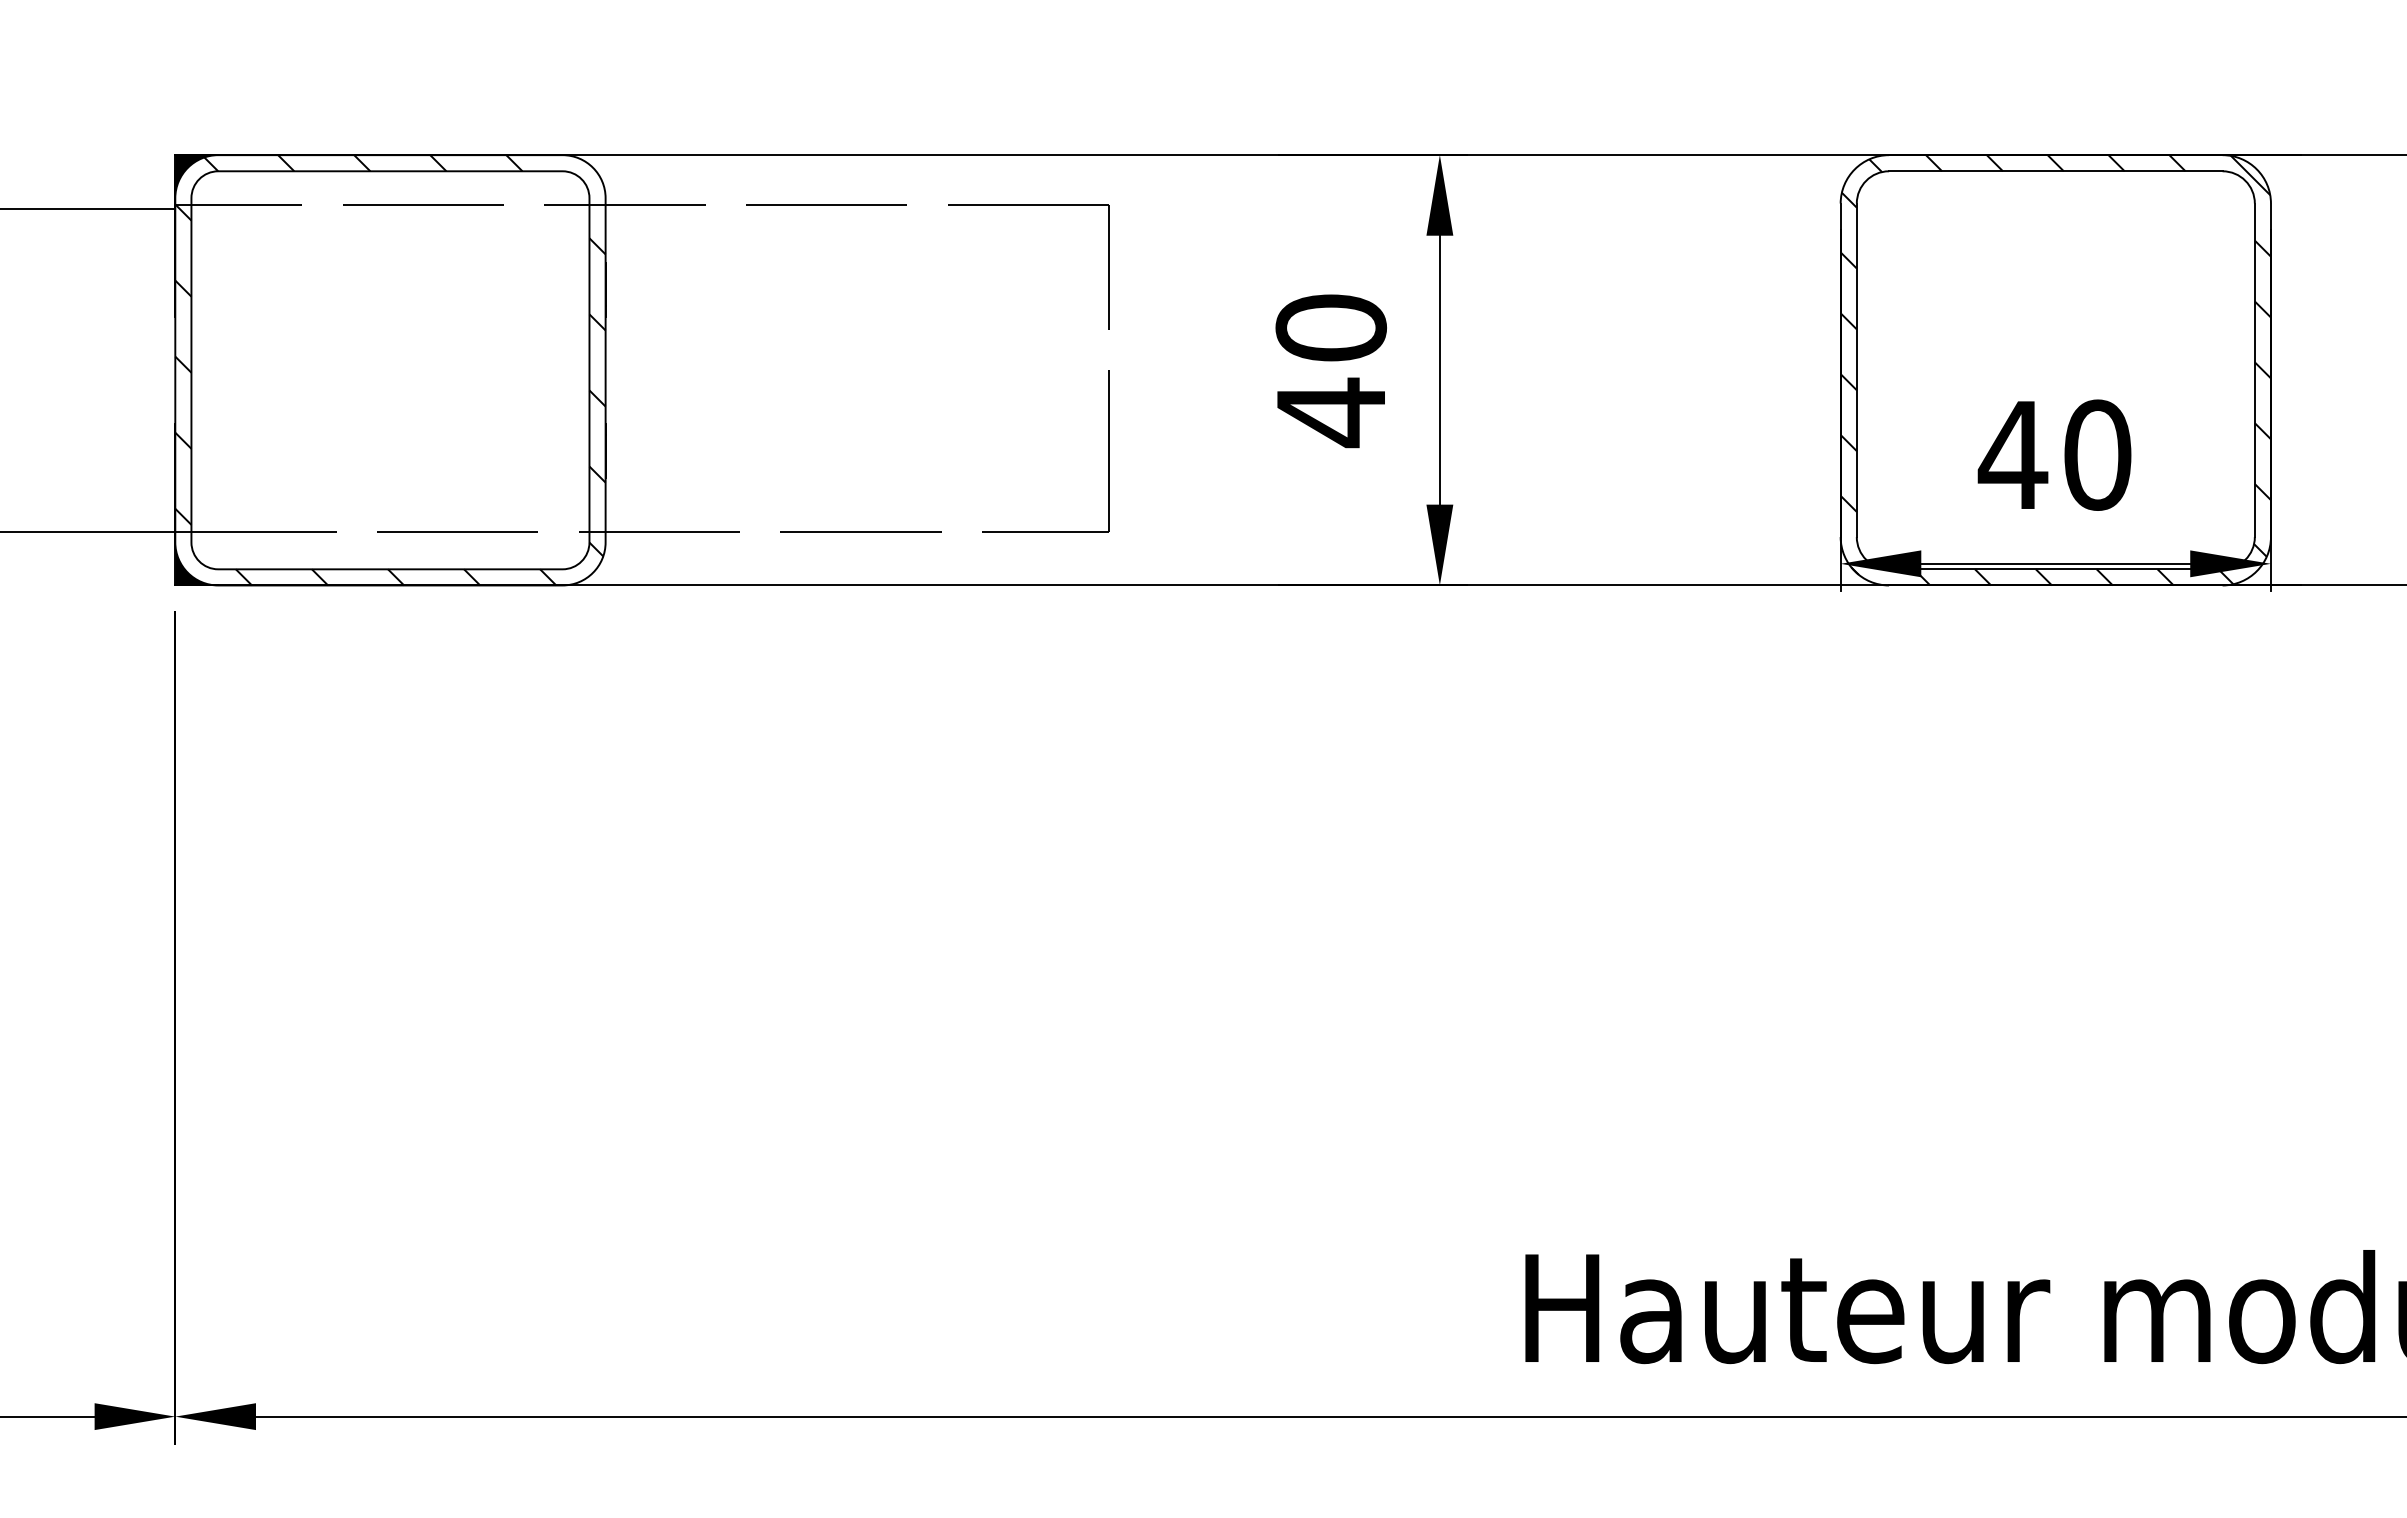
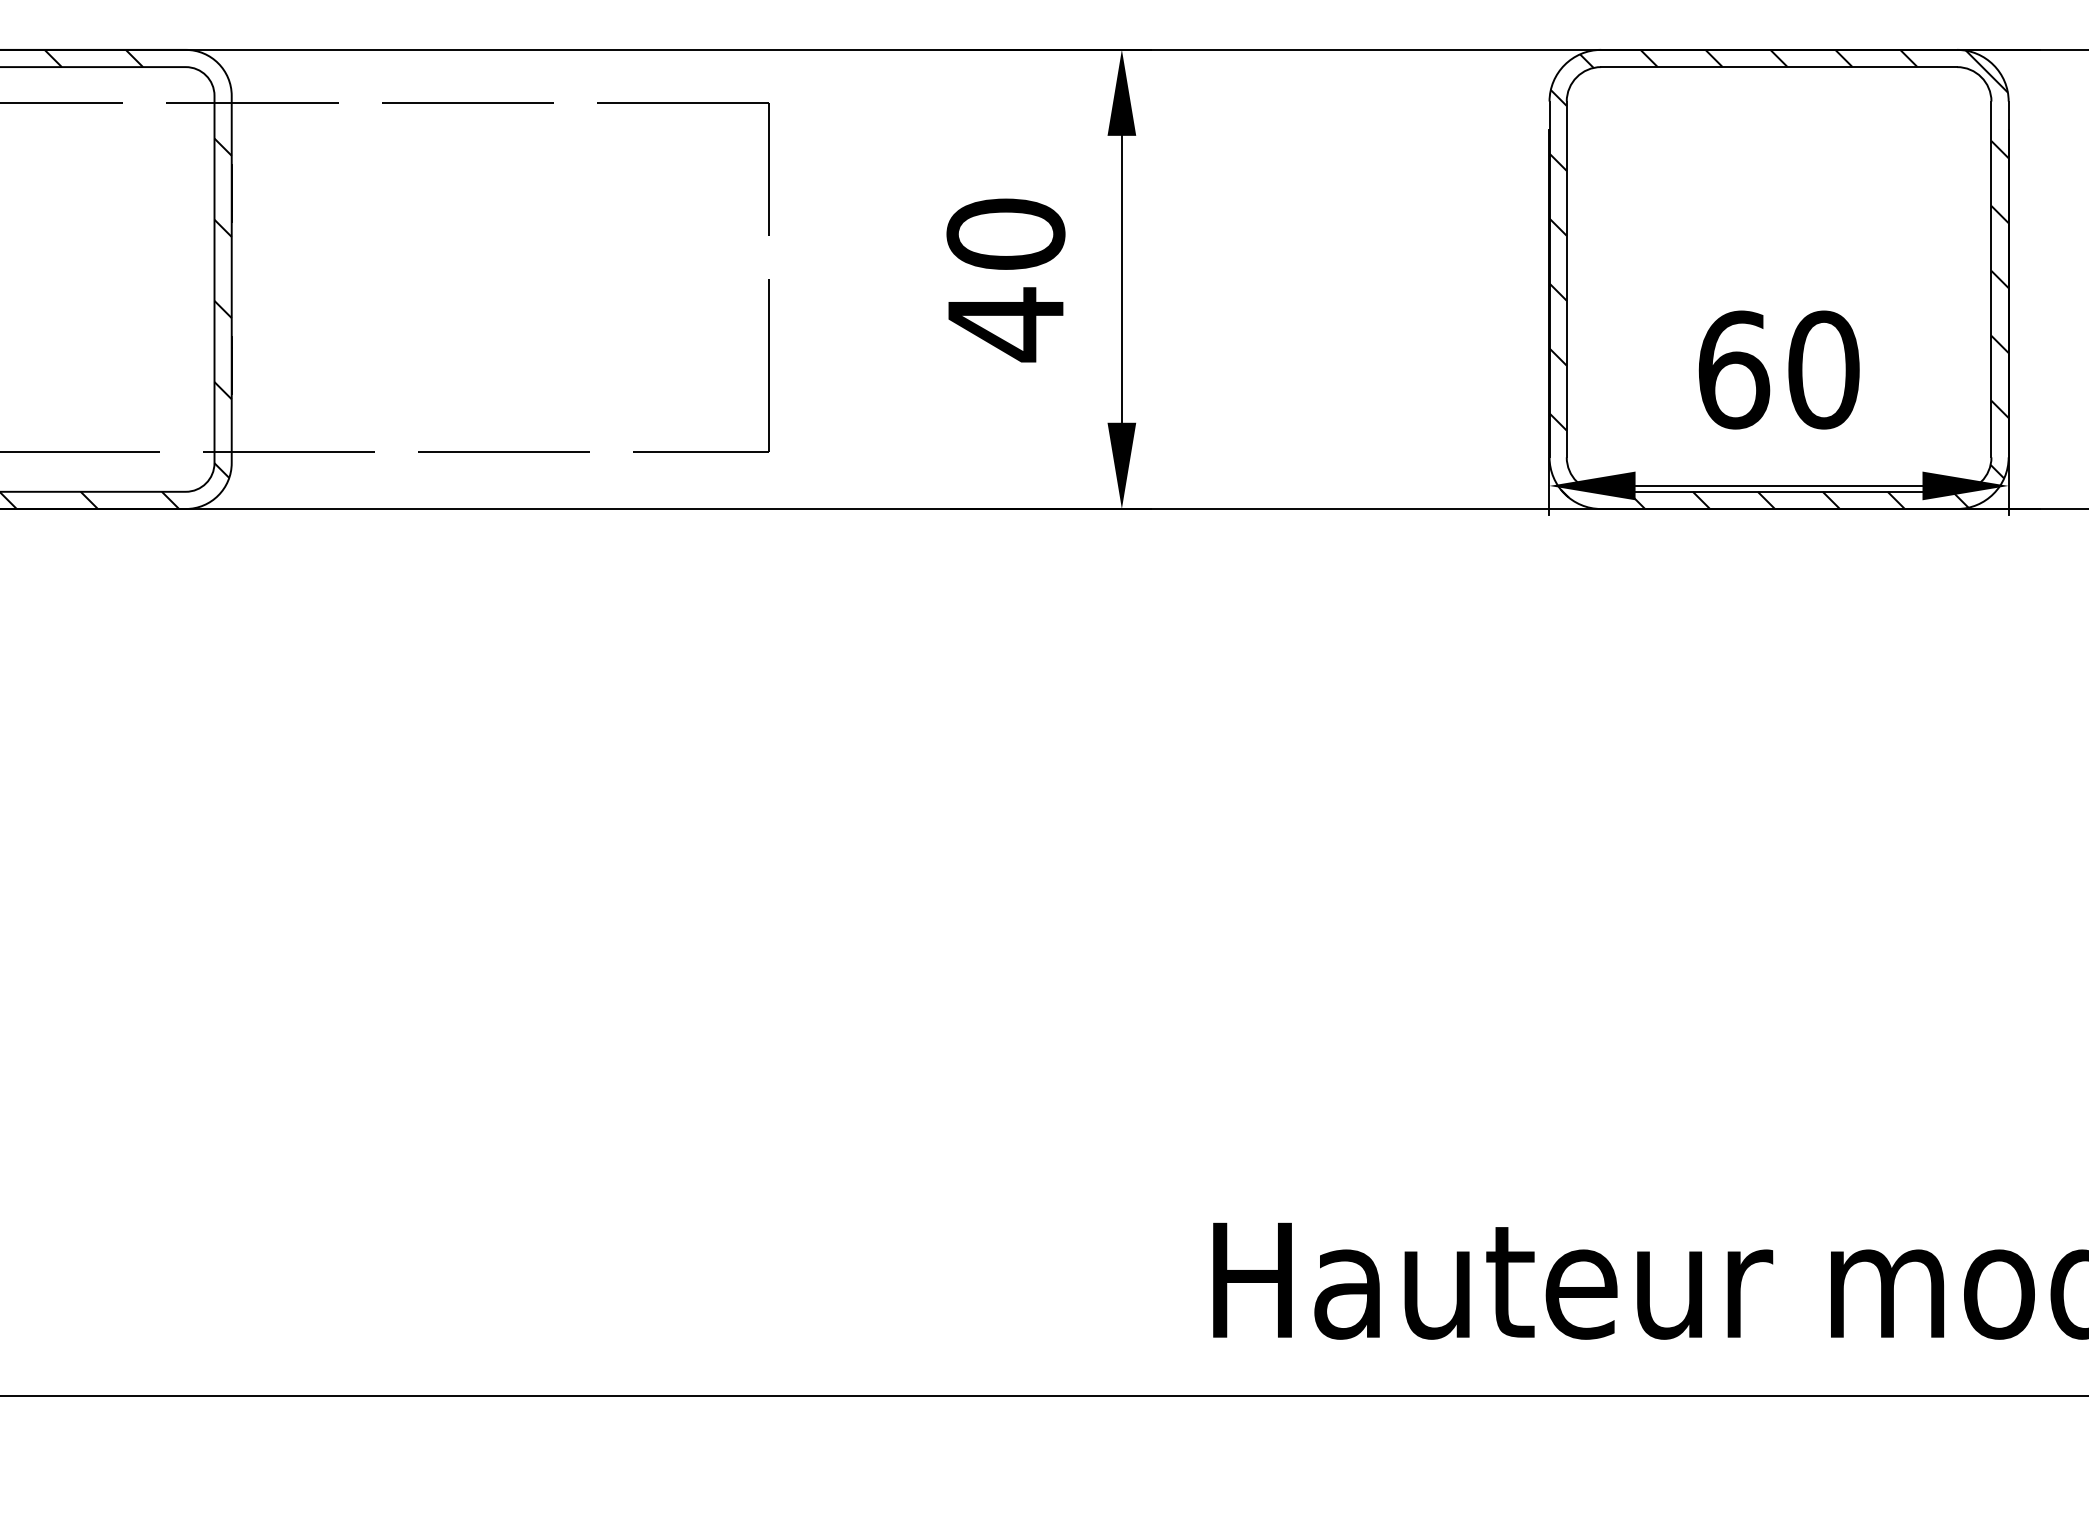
text: (2012, 454) -> (1732, 369), 40 -> 60

